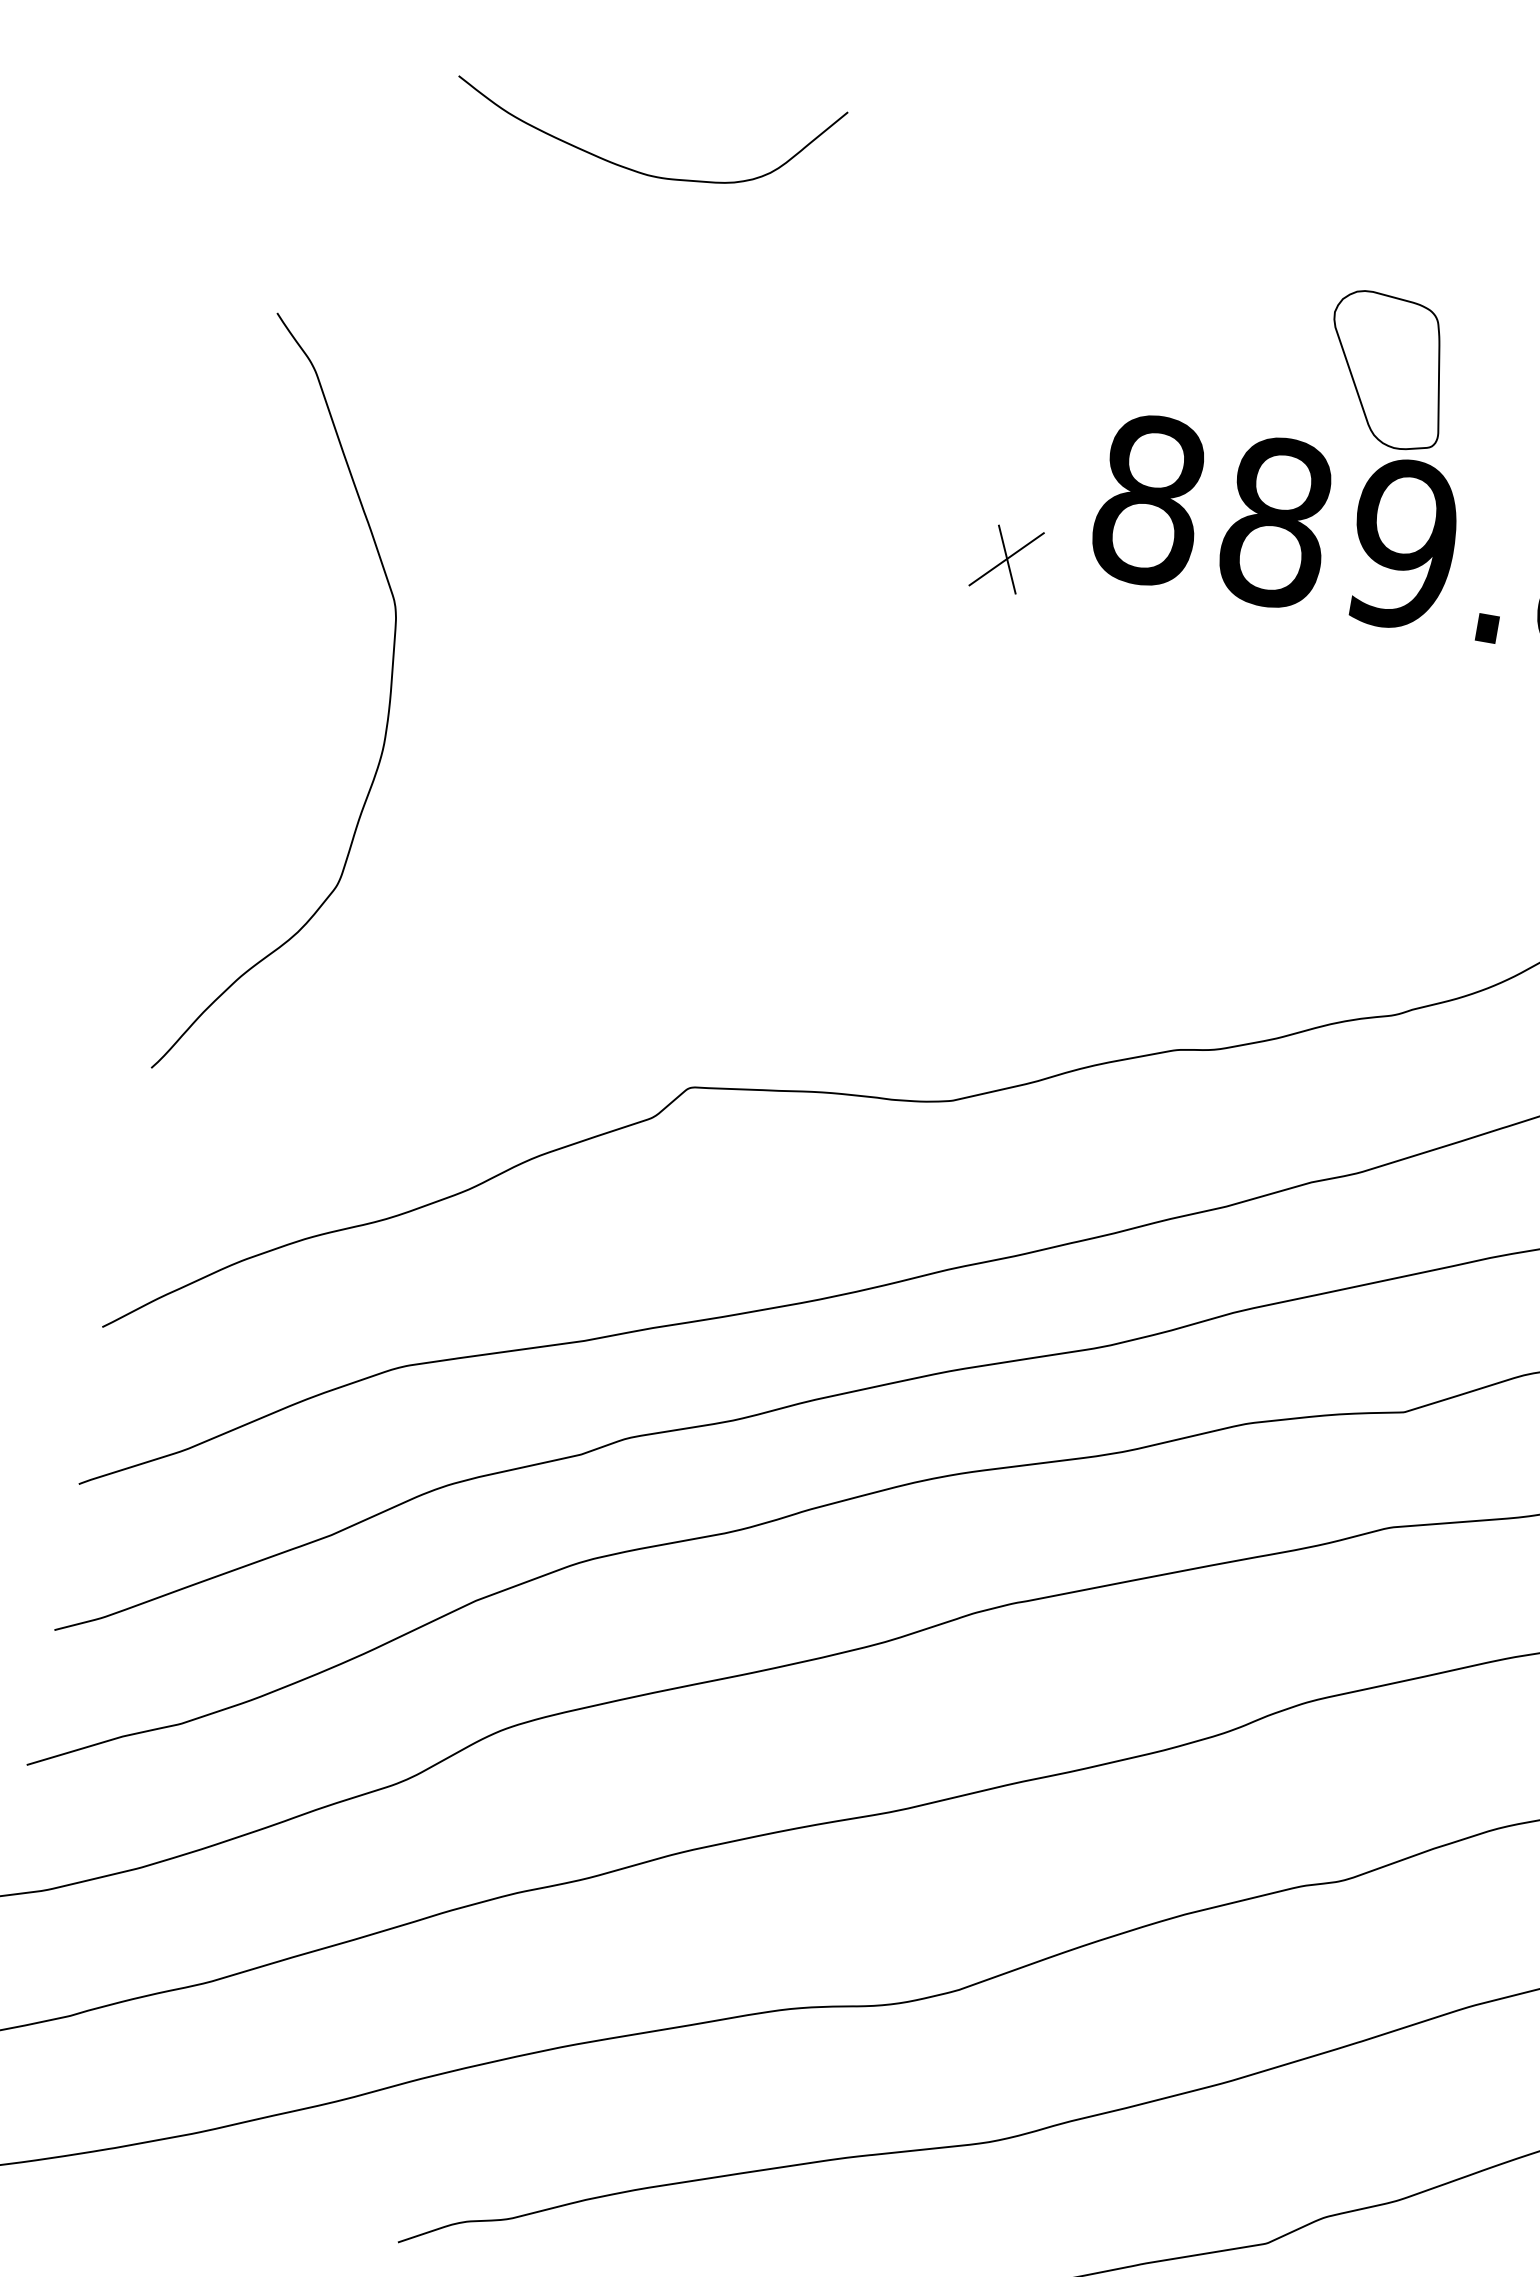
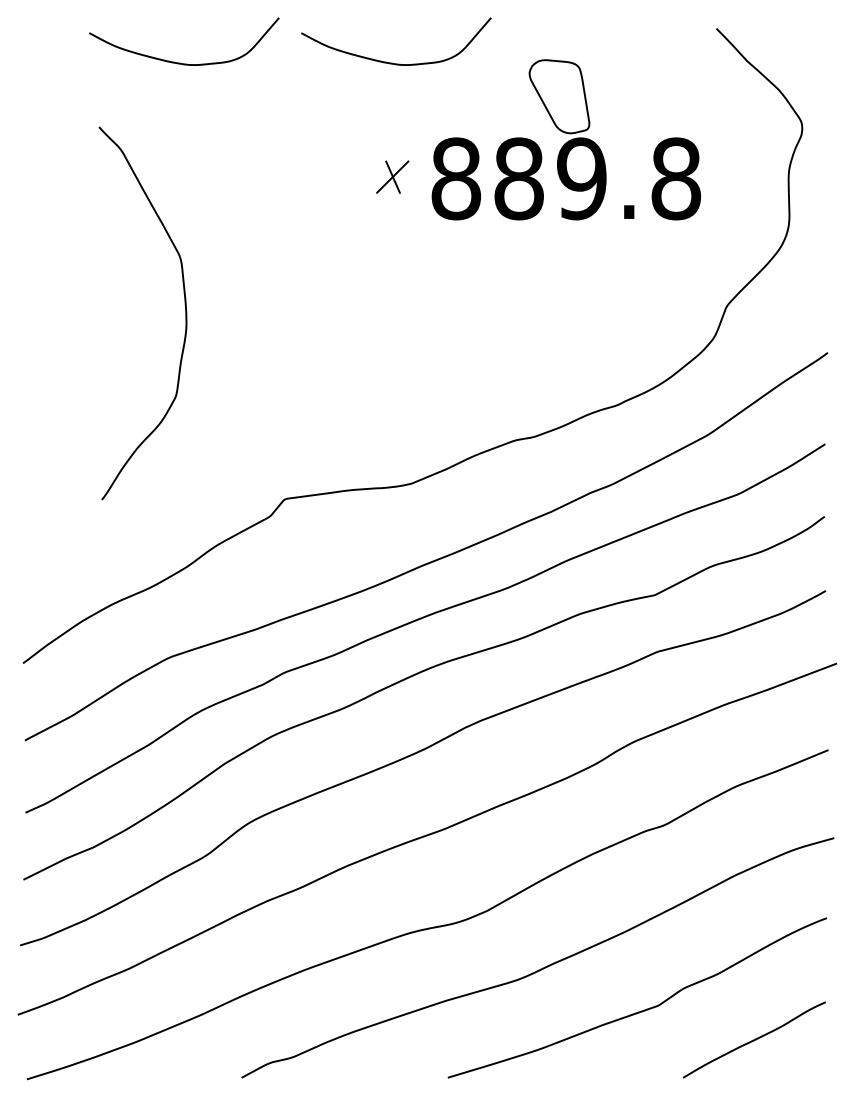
curve: (1061, 242) -> (392, 62), added
part: (1006, 557) -> (392, 176), moved
curve: (387, 704) -> (184, 305), moved

